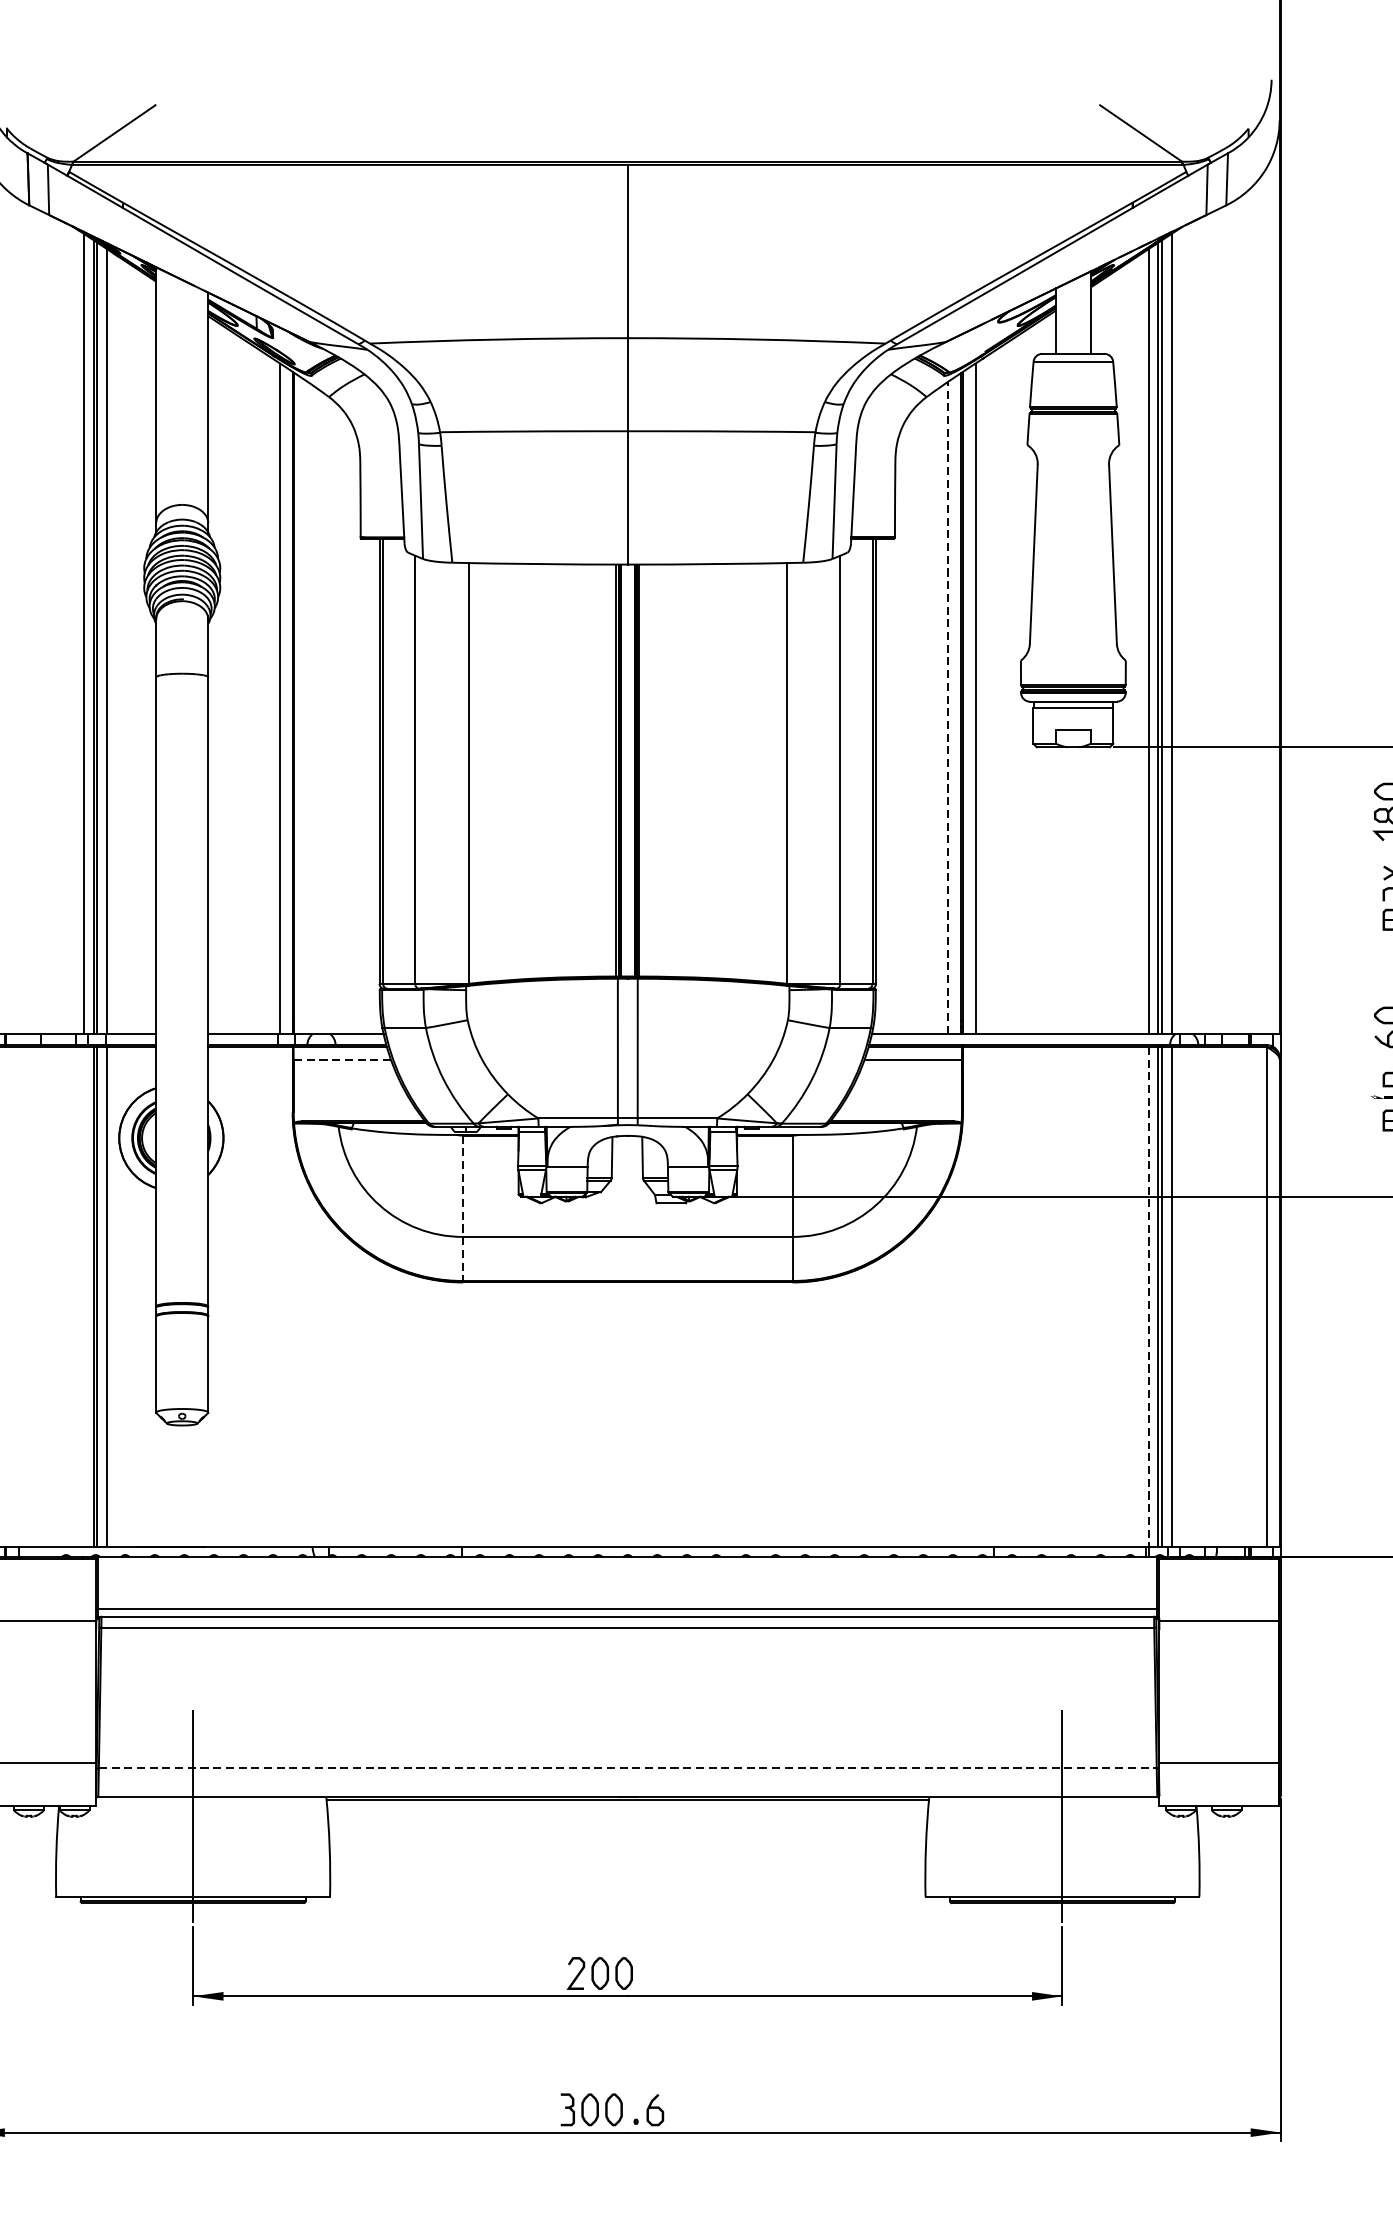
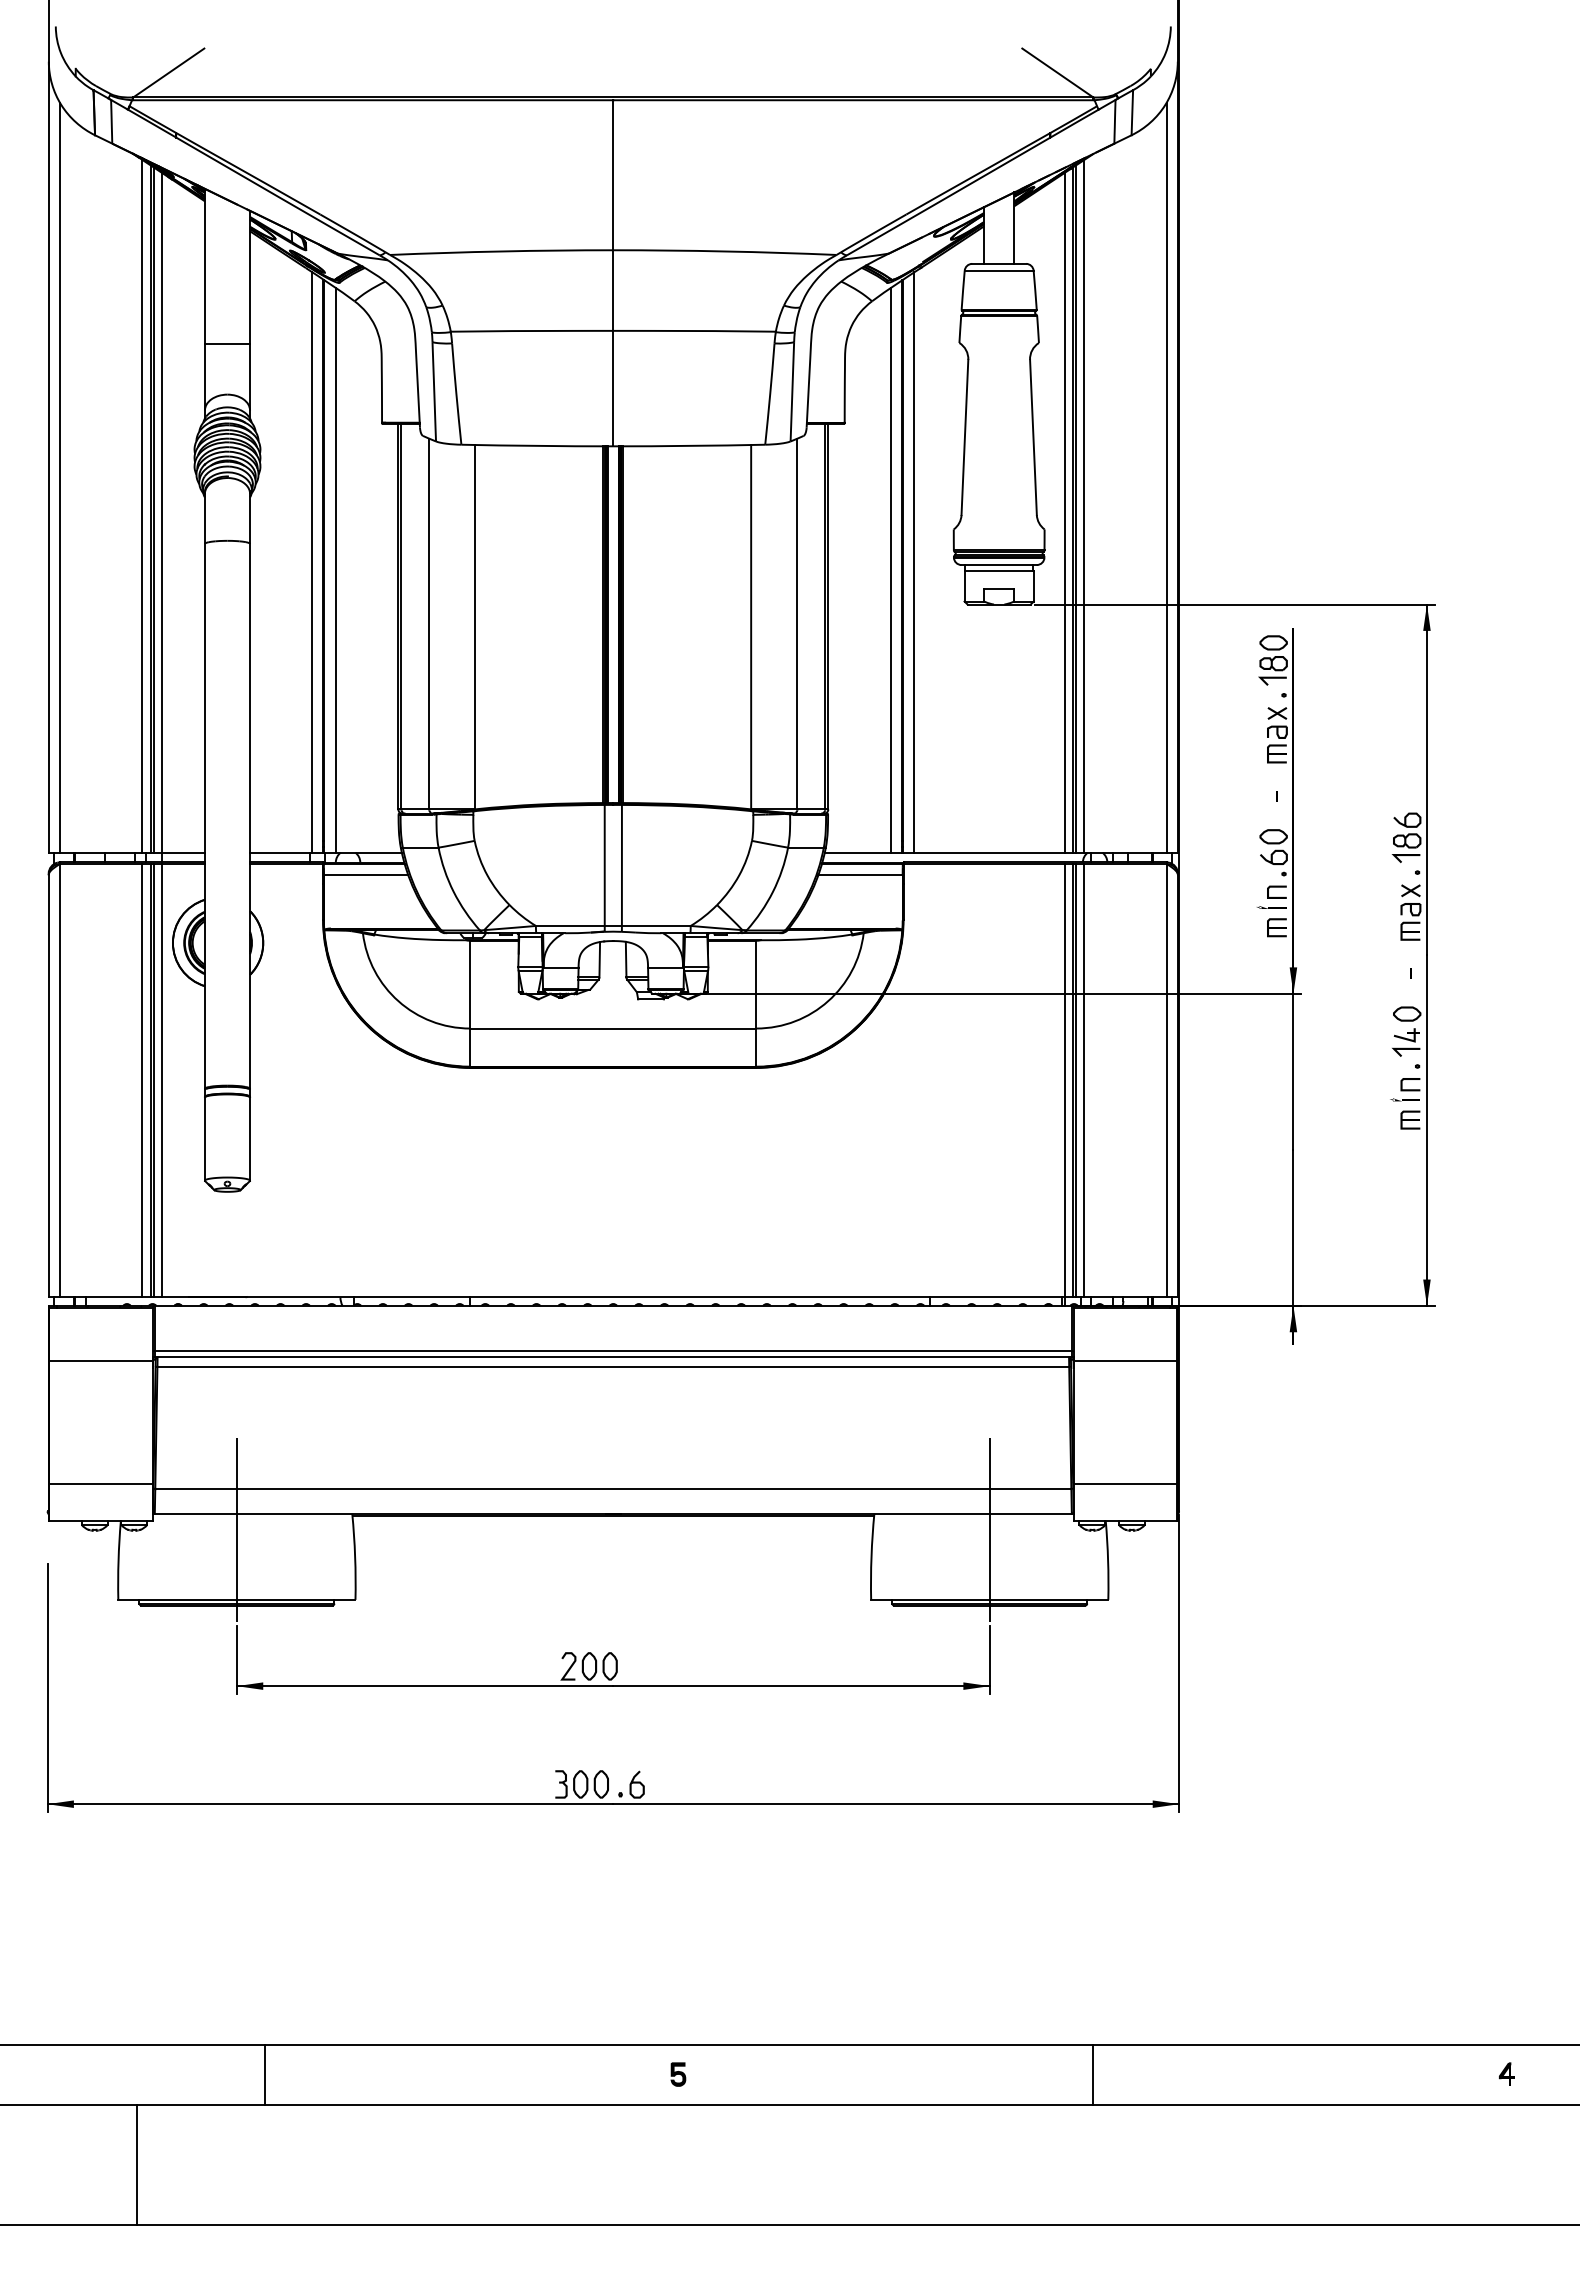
line: (182, 446) -> (227, 344), added
line: (1266, 600) -> (1166, 477), added
line: (306, 706) -> (335, 569), added
line: (947, 706) -> (890, 569), dashed -> solid
line: (341, 1060) -> (365, 875), dashed -> solid
line: (462, 1208) -> (470, 1003), dashed -> solid
line: (84, 1295) -> (142, 1079), added
line: (1148, 1296) -> (1064, 1080), dashed -> solid
line: (627, 1768) -> (613, 1488), dashed -> solid

